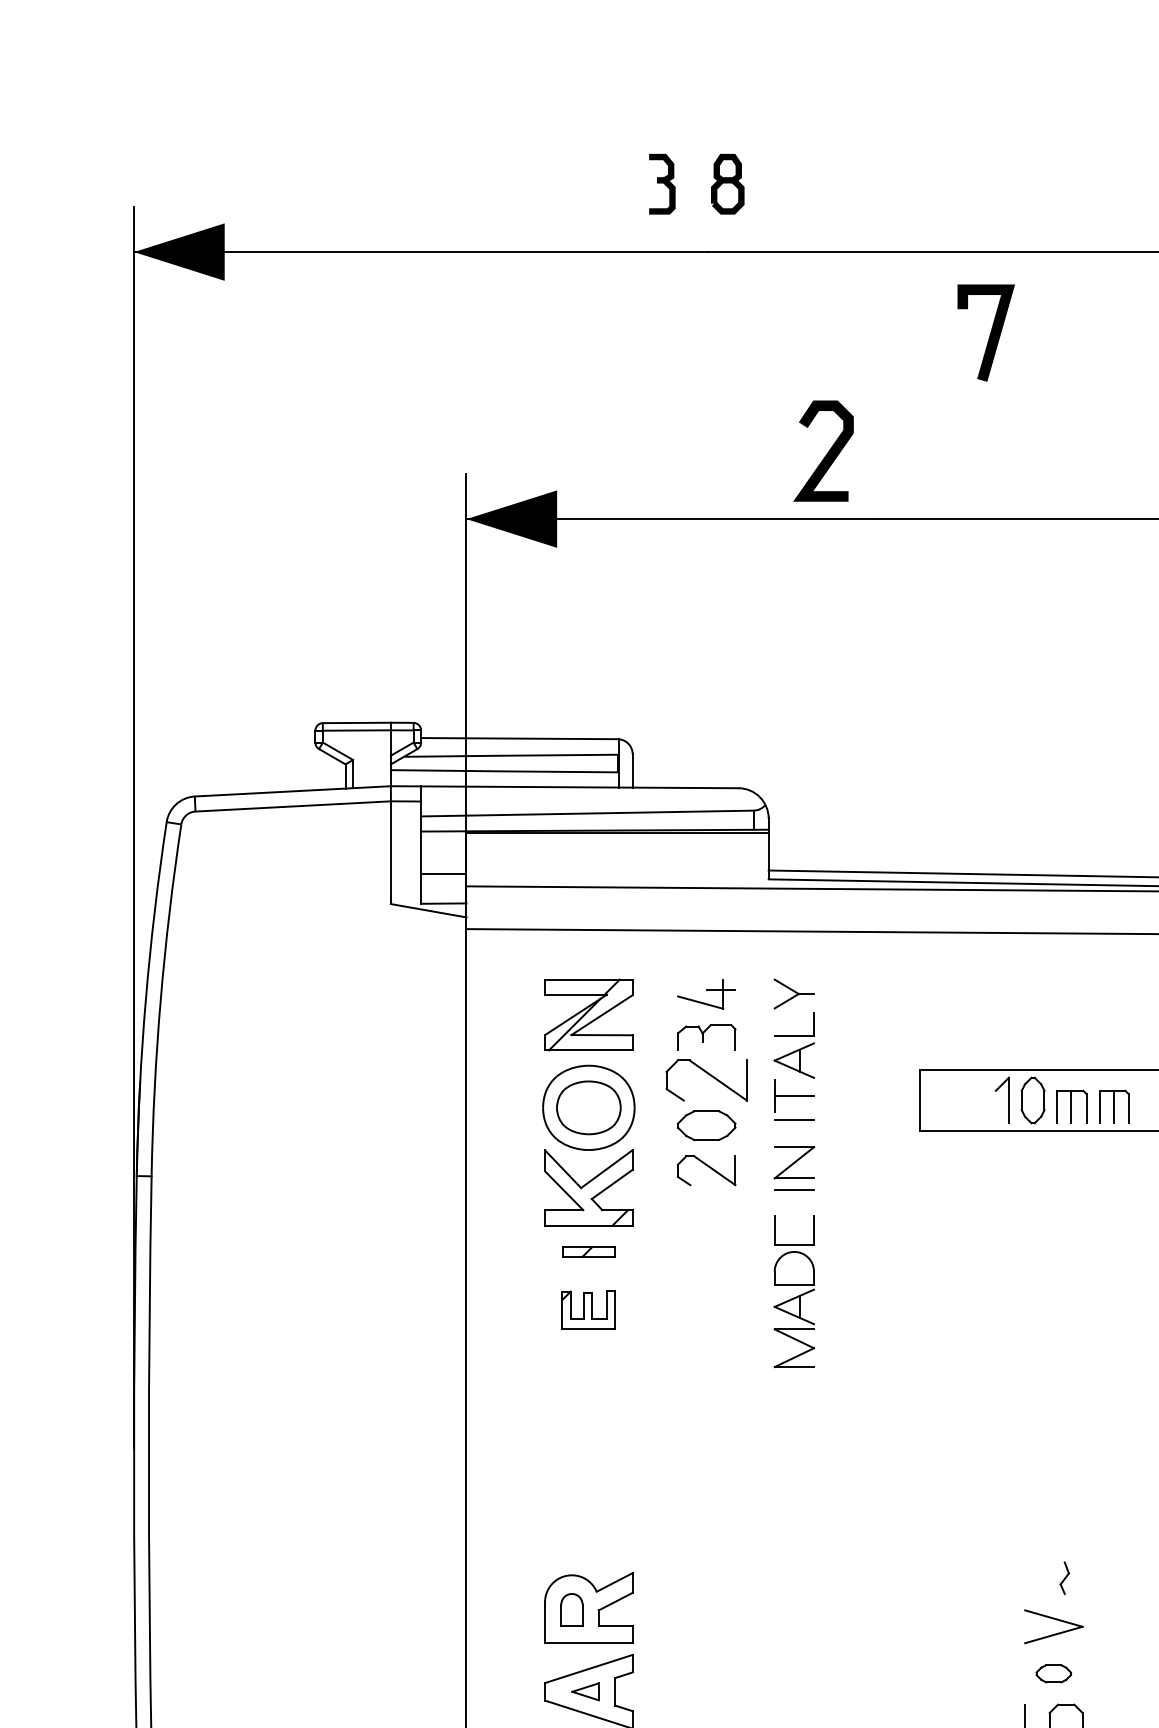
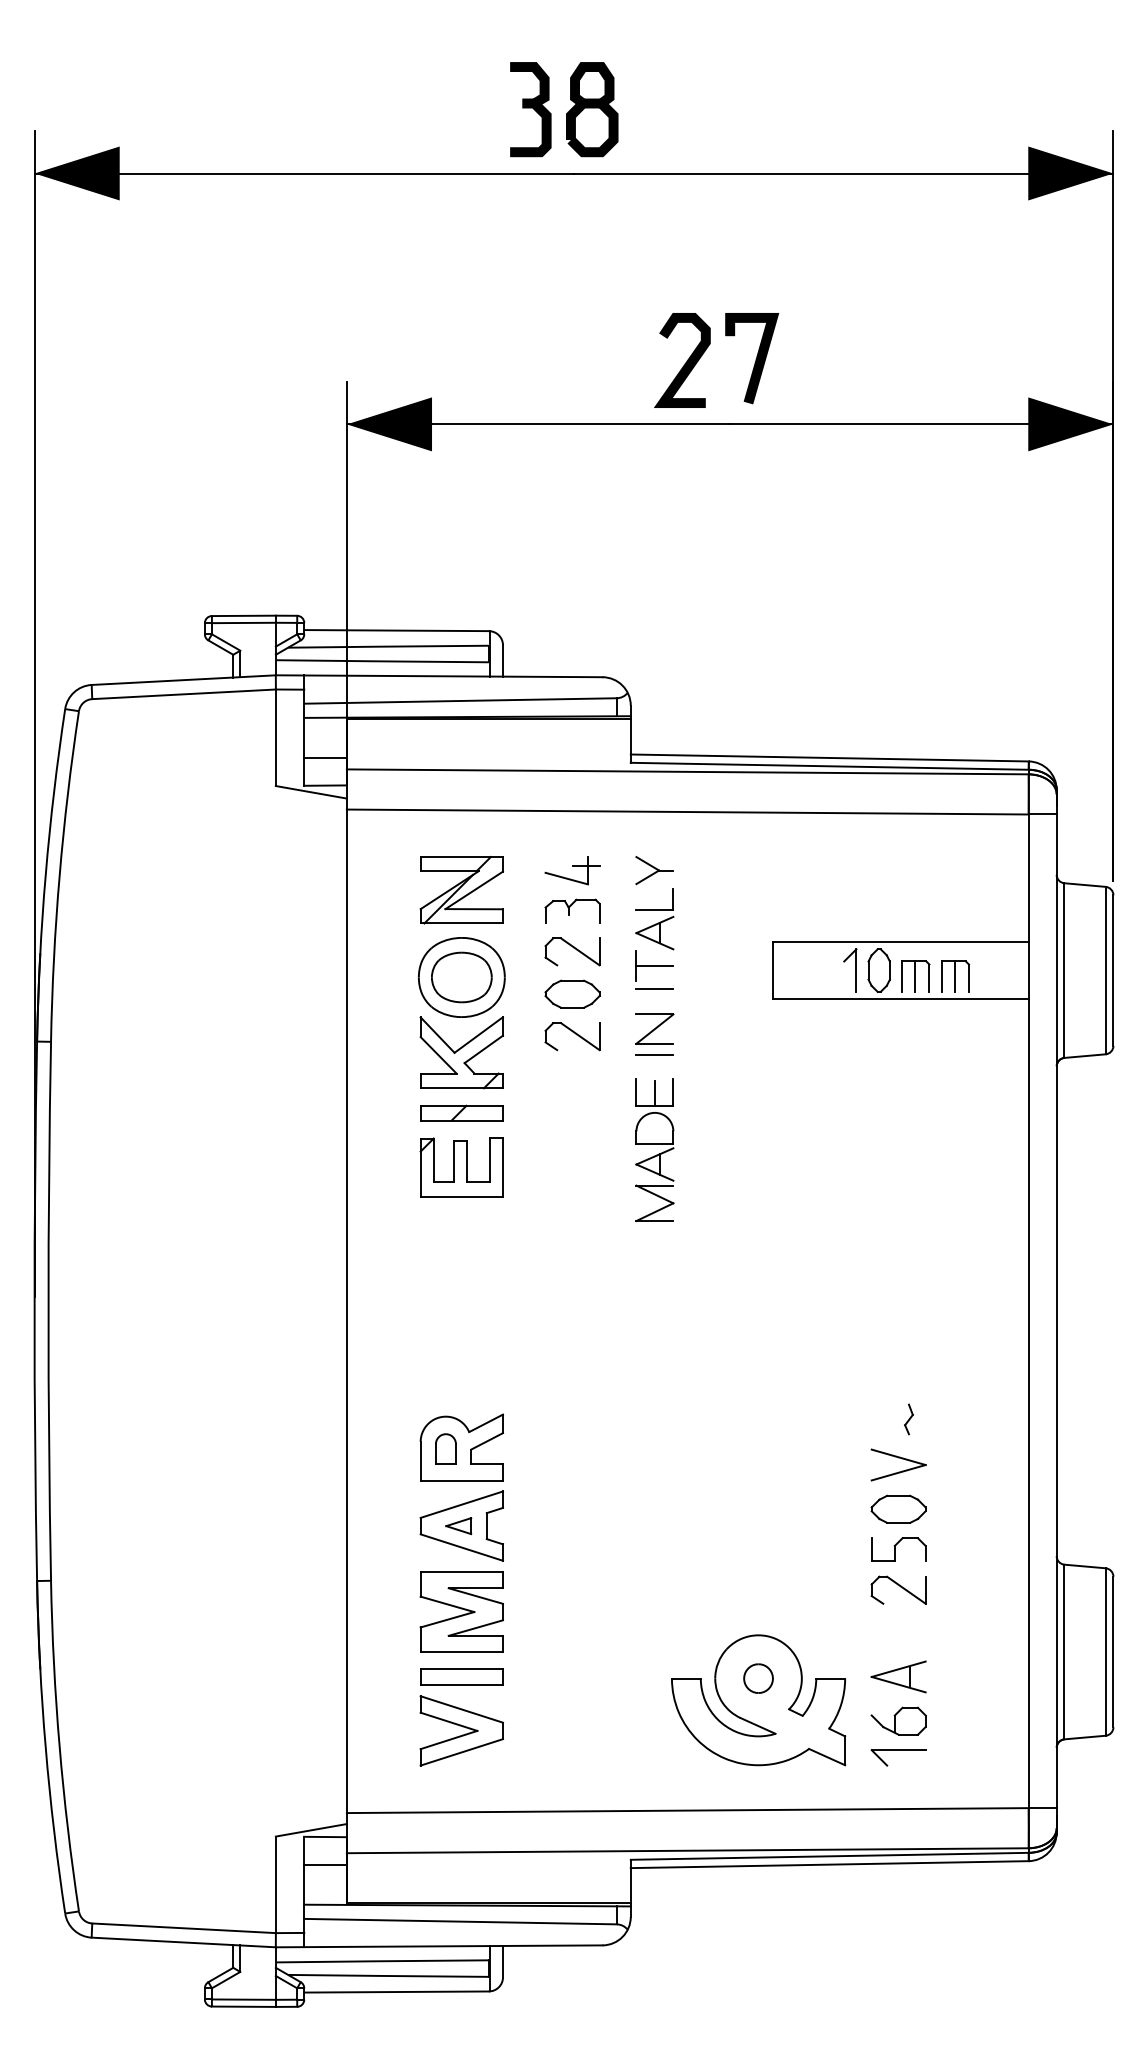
part: (661, 183) -> (530, 109), size x1.67
part: (727, 183) -> (592, 109), size x1.67
line: (989, 334) -> (755, 359), moved
part: (706, 1080) -> (572, 951), size x0.71
line: (793, 1231) -> (654, 1093), added
part: (588, 1251) -> (461, 1112), size x1.67
part: (588, 1310) -> (461, 1167), size x1.67
part: (1053, 1673) -> (898, 1508), size x1.67

